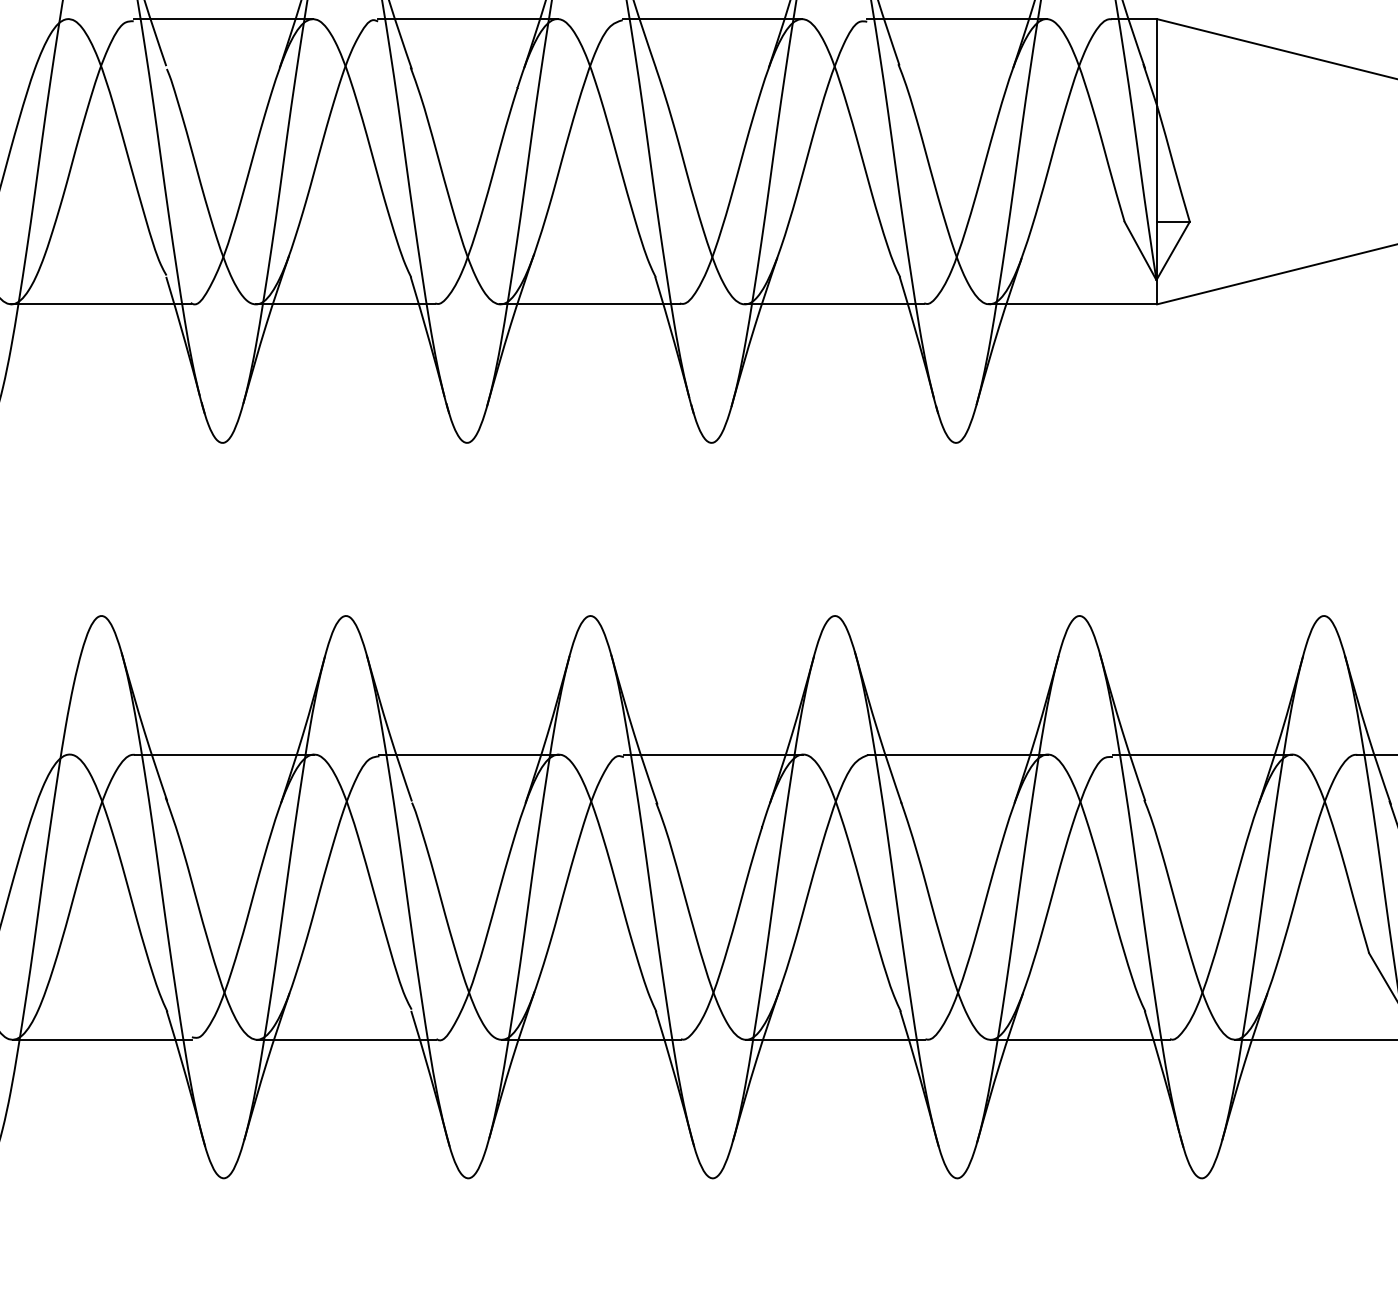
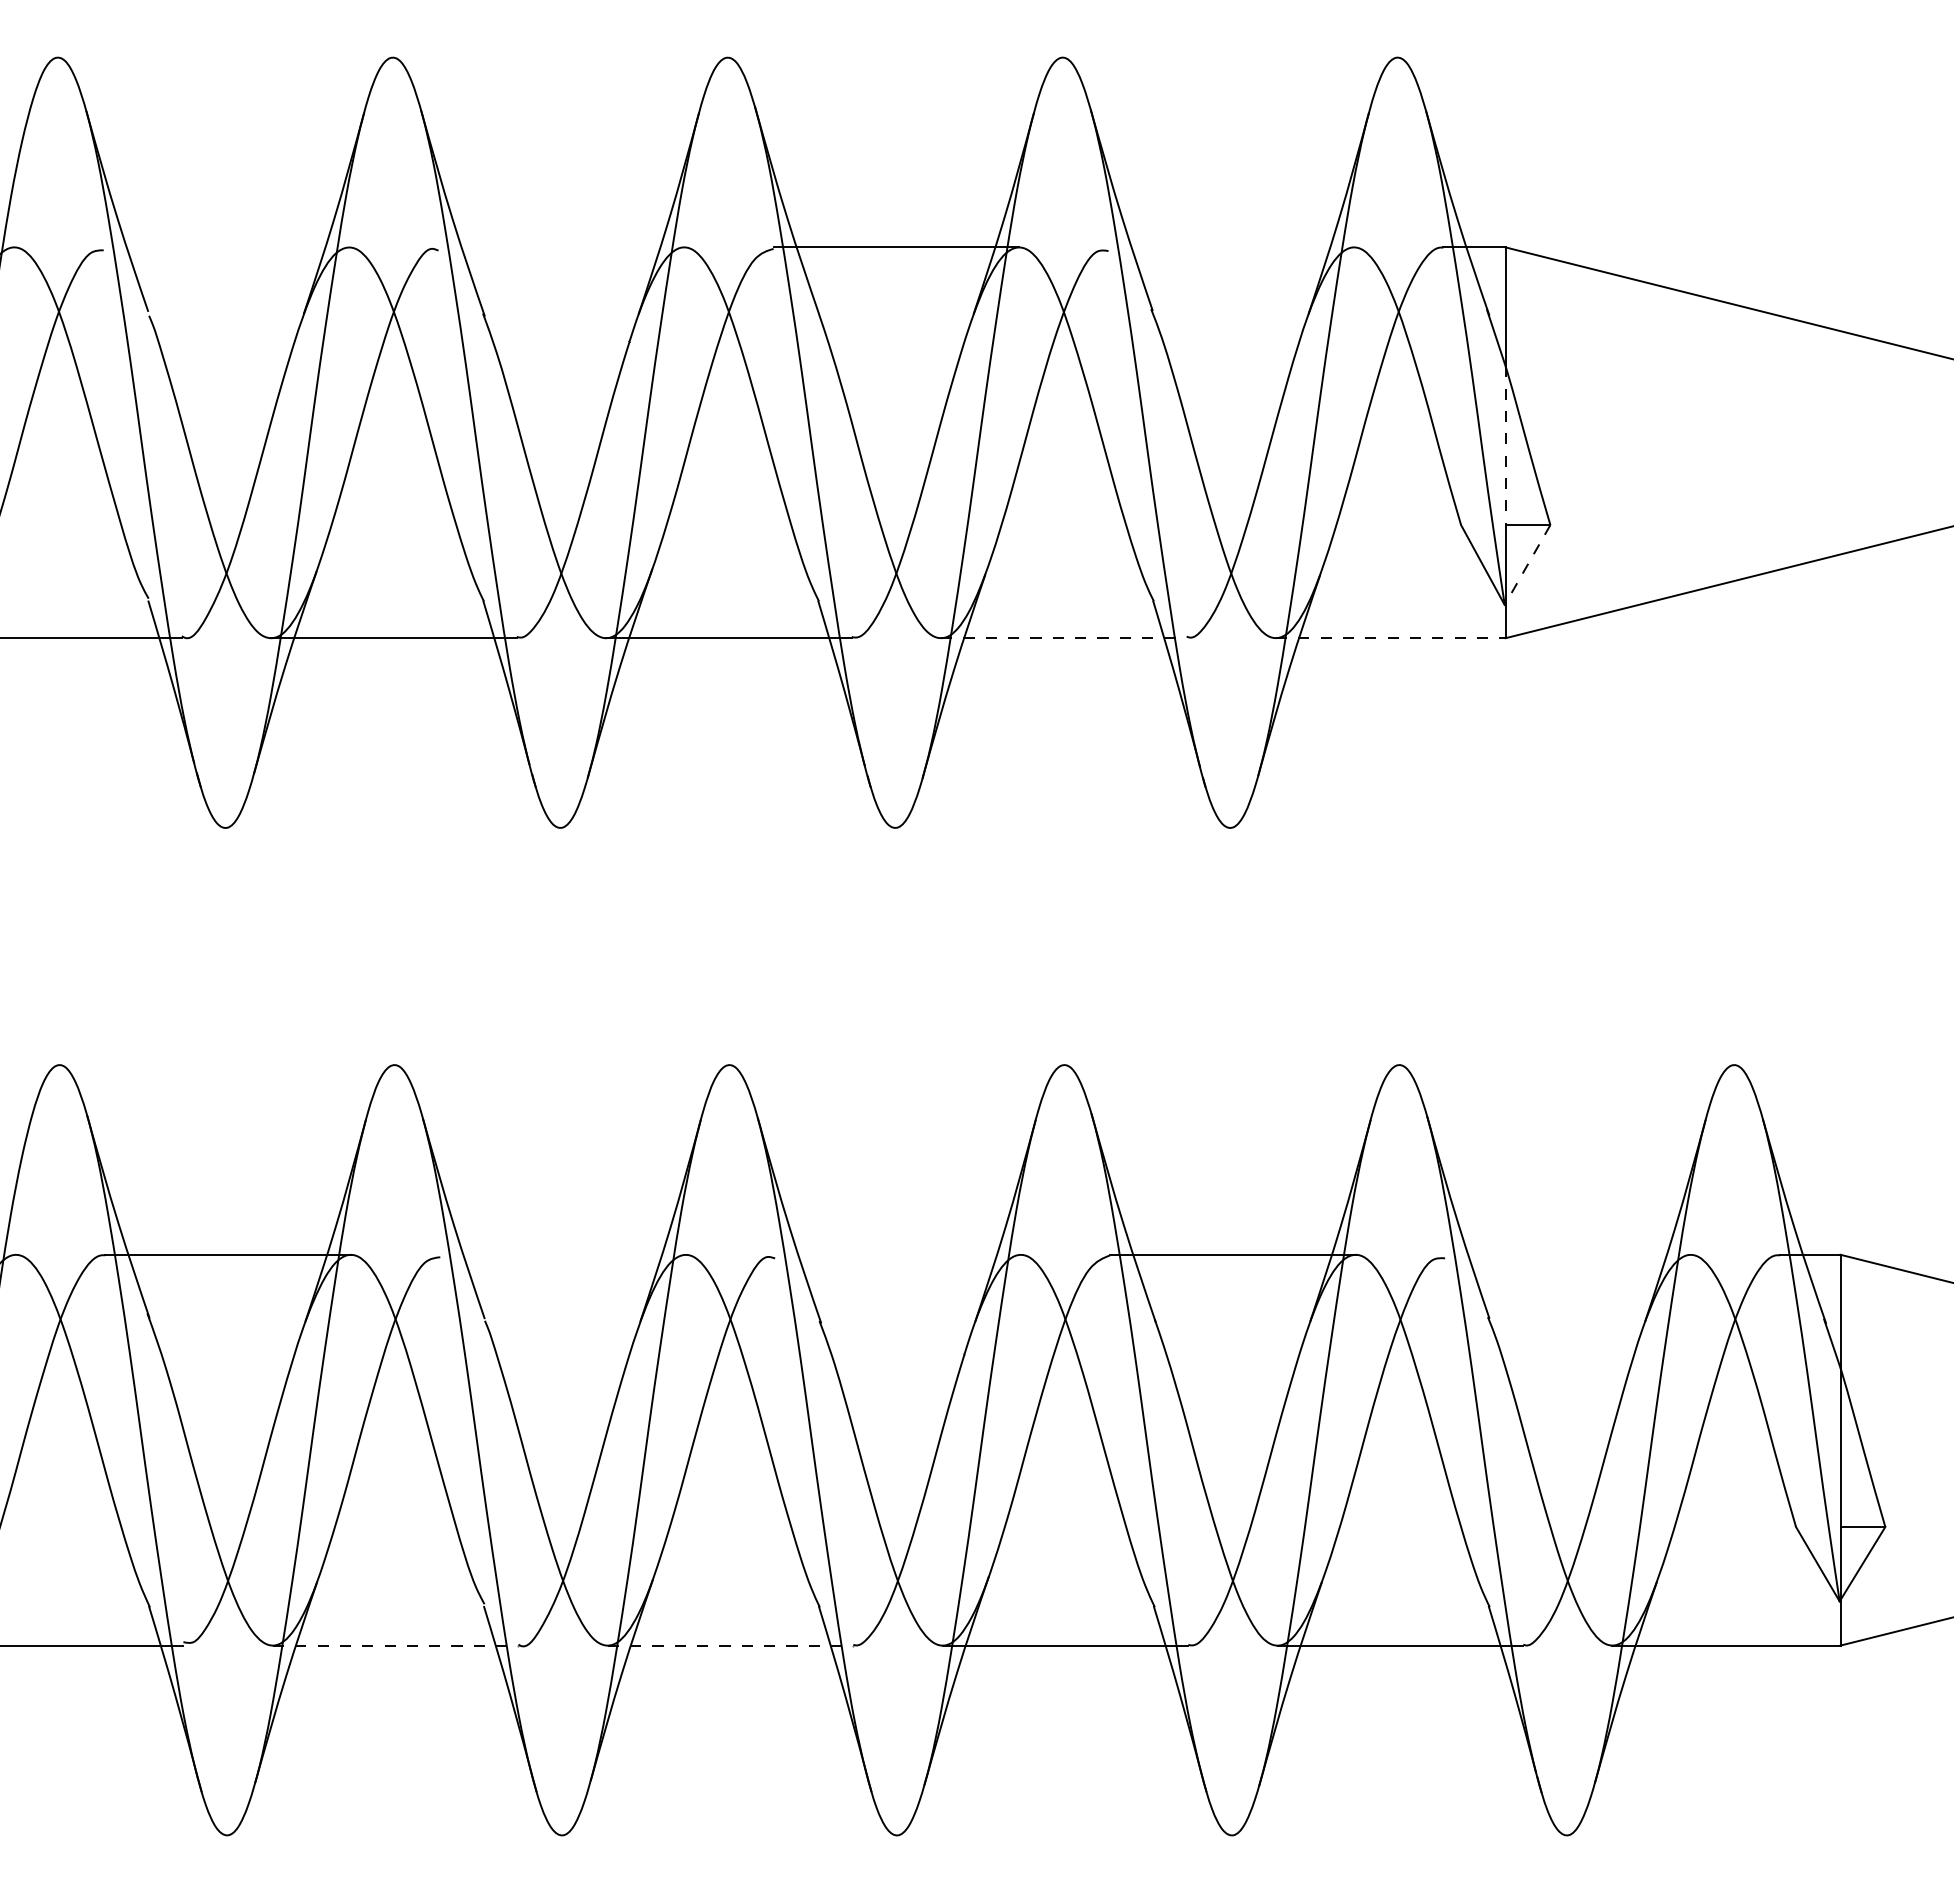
line: (223, 19) -> (226, 247), removed
line: (467, 19) -> (561, 247), removed
line: (956, 19) -> (1231, 247), removed
line: (1157, 164) -> (1505, 446), solid -> dashed
line: (1173, 251) -> (1527, 565), solid -> dashed
line: (834, 304) -> (1063, 638), solid -> dashed
line: (1073, 304) -> (1390, 638), solid -> dashed
line: (468, 754) -> (562, 1254), removed
line: (713, 754) -> (897, 1254), removed
line: (1202, 754) -> (1567, 1254), removed
line: (346, 1039) -> (395, 1645), solid -> dashed
line: (591, 1039) -> (730, 1645), solid -> dashed

